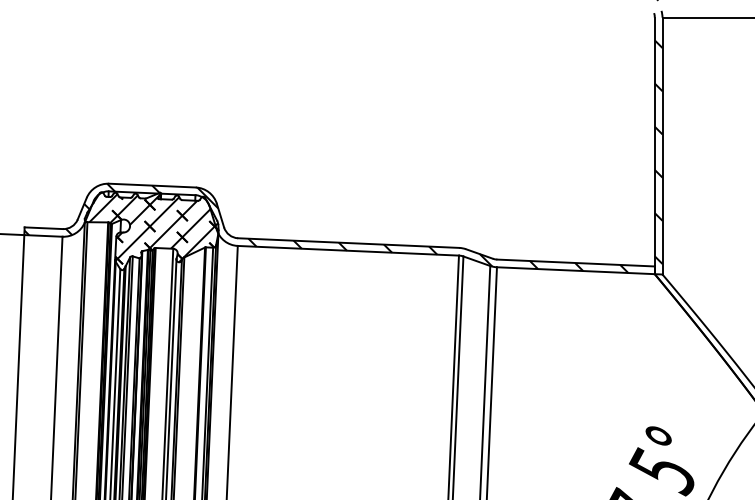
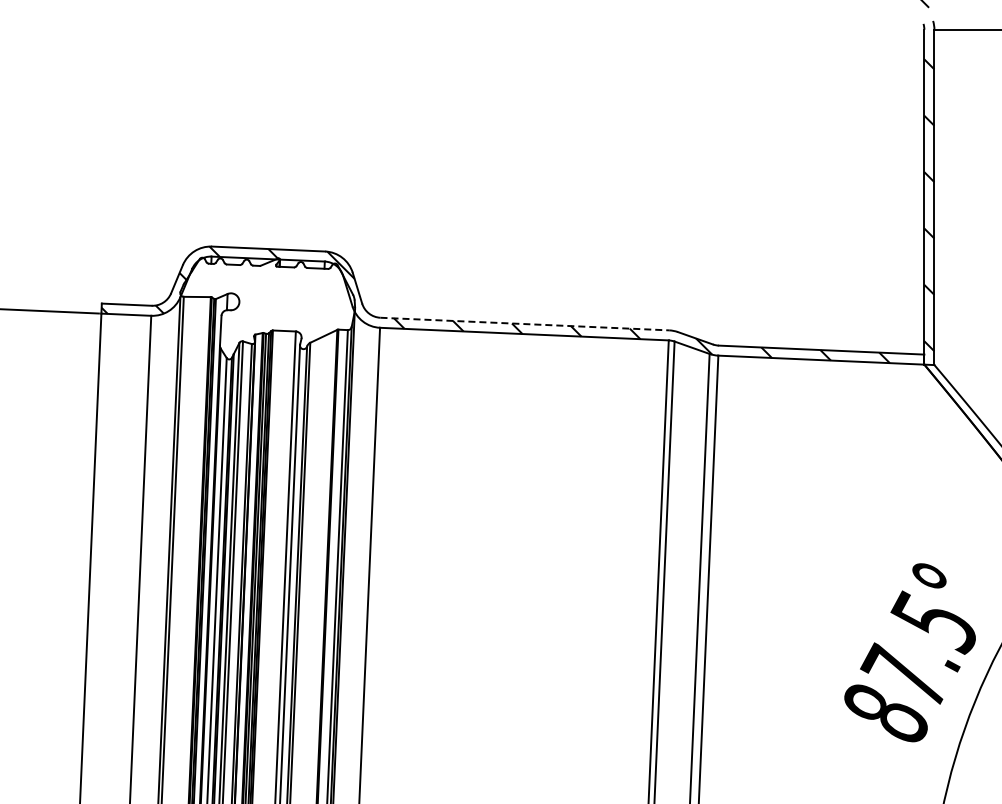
hatch: (153, 228) -> (270, 304), removed
line: (349, 243) -> (525, 324), solid -> dashed

